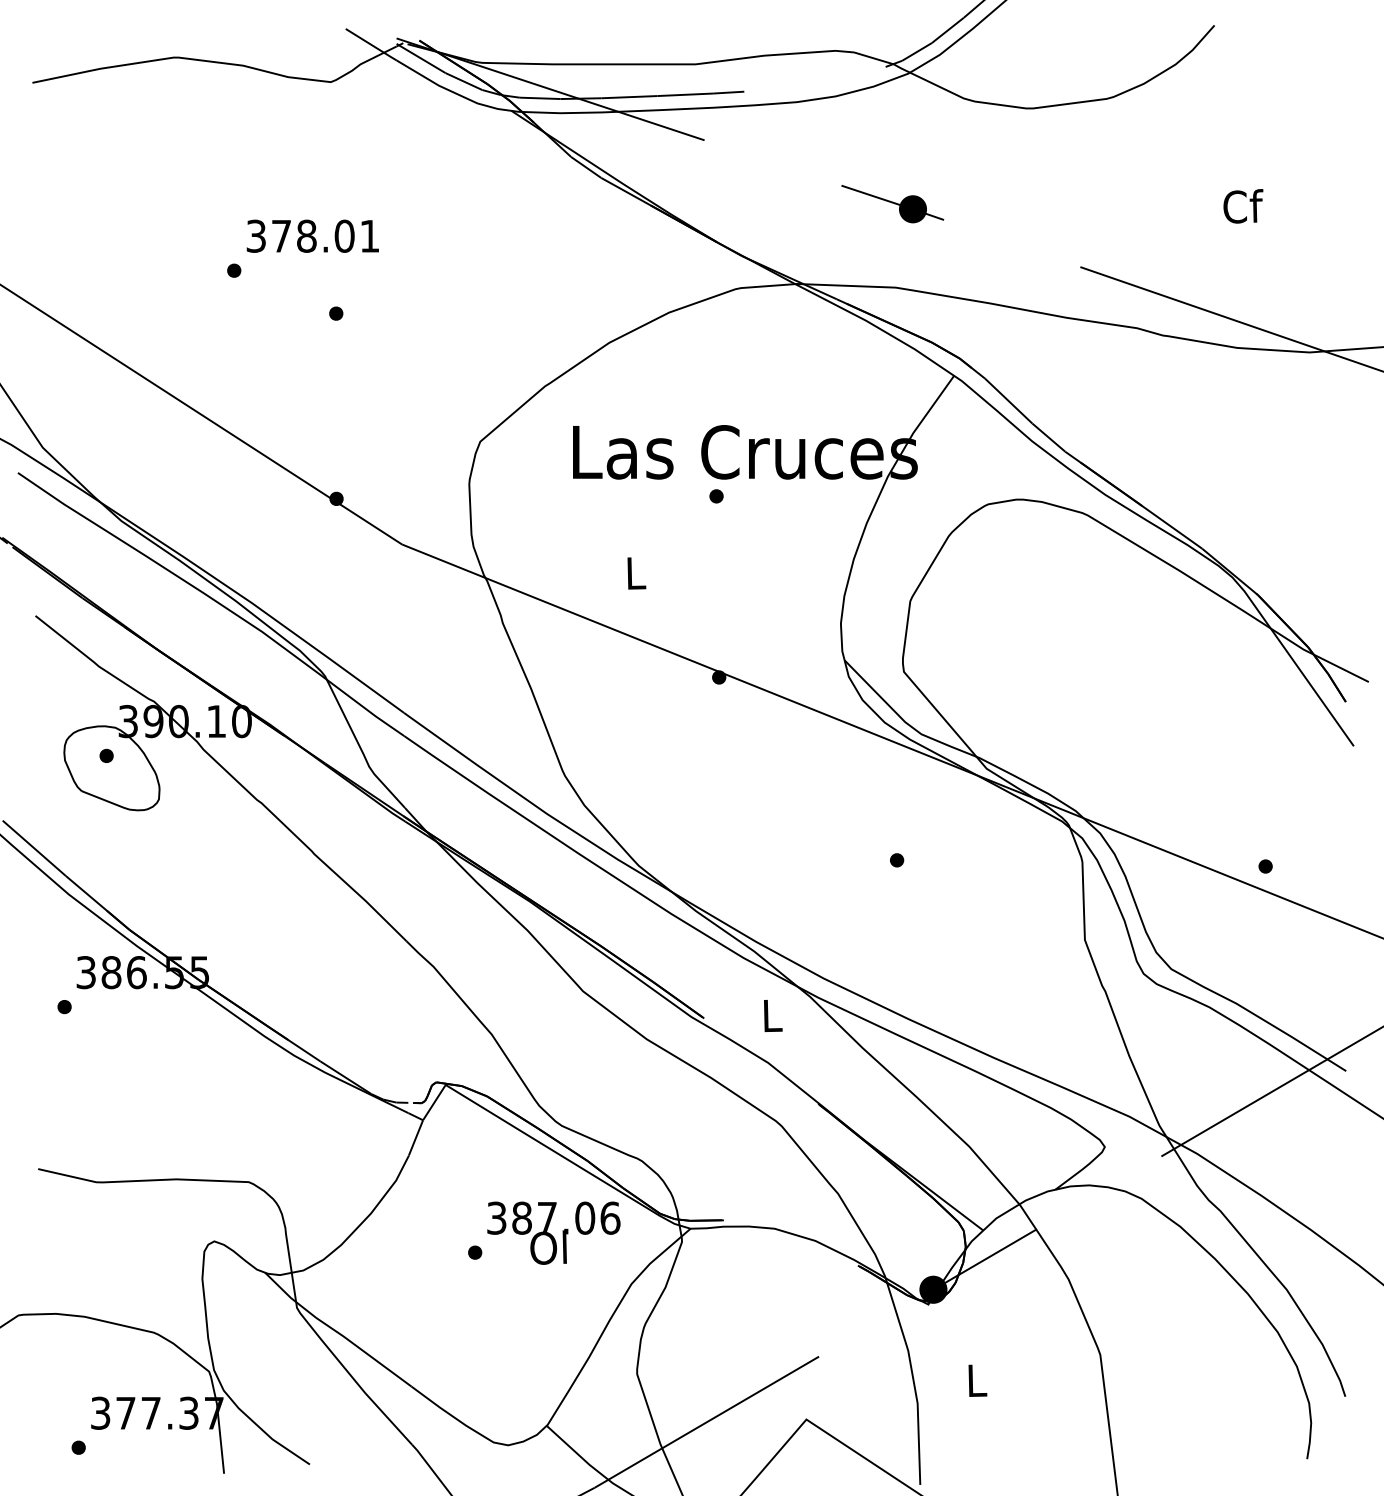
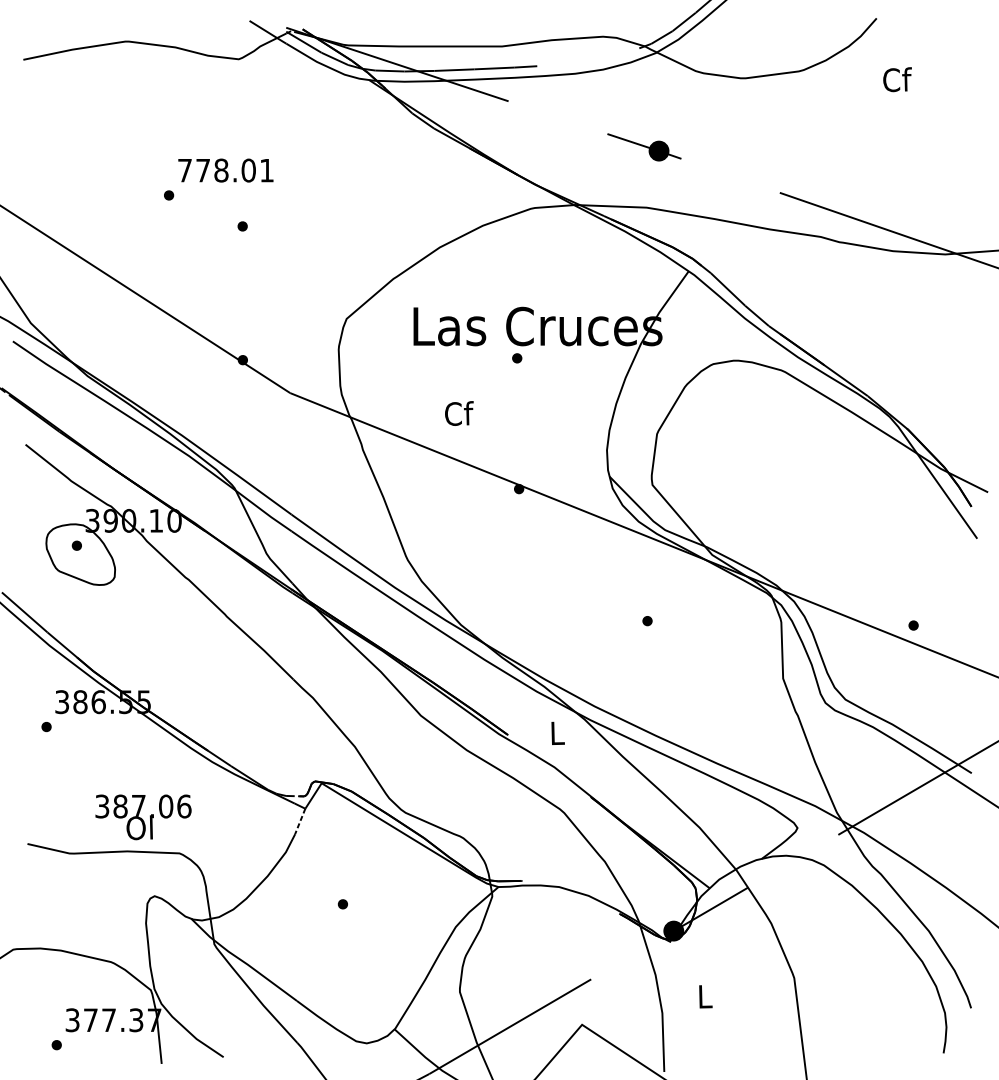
text: (1243, 206) -> (897, 79), moved
text: (255, 235) -> (184, 170), 378.01 -> 778.01
text: (636, 572) -> (459, 413), L -> Cf
line: (415, 1138) -> (299, 821), solid -> dashed
text: (553, 1232) -> (143, 816), moved

